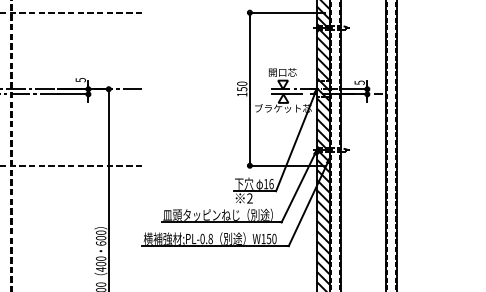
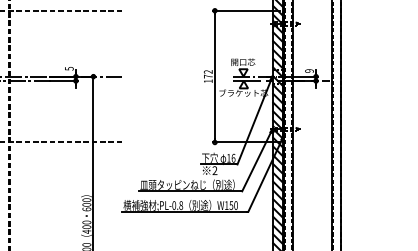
text: (359, 82) -> (309, 70), 5 -> 9
text: (242, 86) -> (208, 74), 150 -> 172

